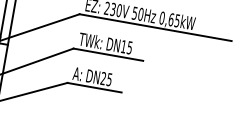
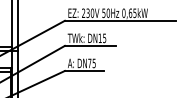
text: (103, 78) -> (89, 63), DN25 -> DN75

